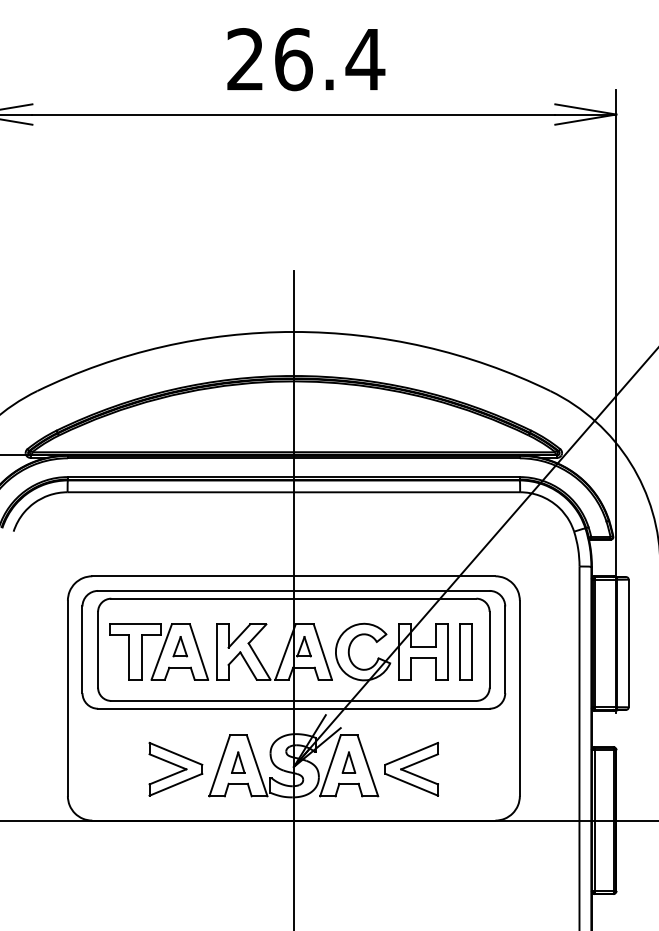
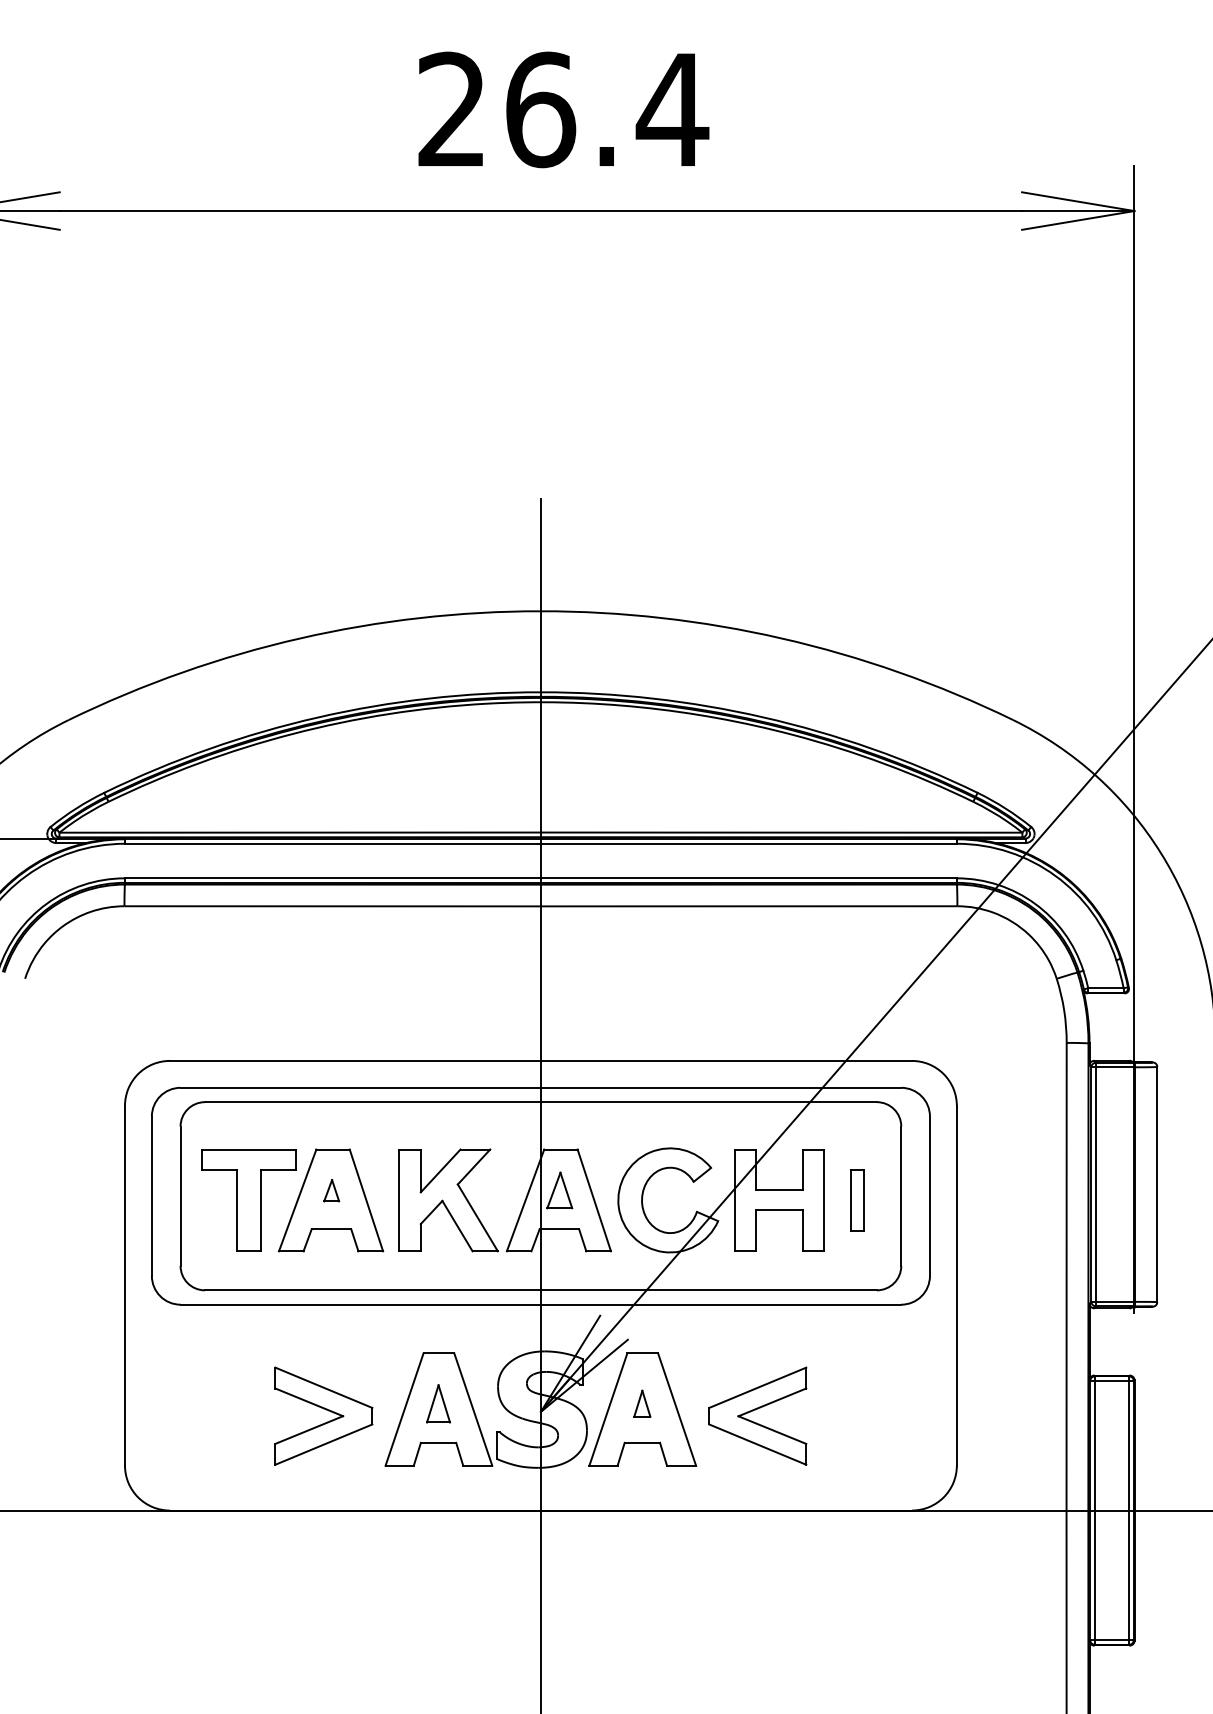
part: (179, 646) -> (330, 1190), size x0.6
part: (465, 651) -> (856, 1199), size x0.6
part: (348, 762) -> (641, 1403), size x0.7

